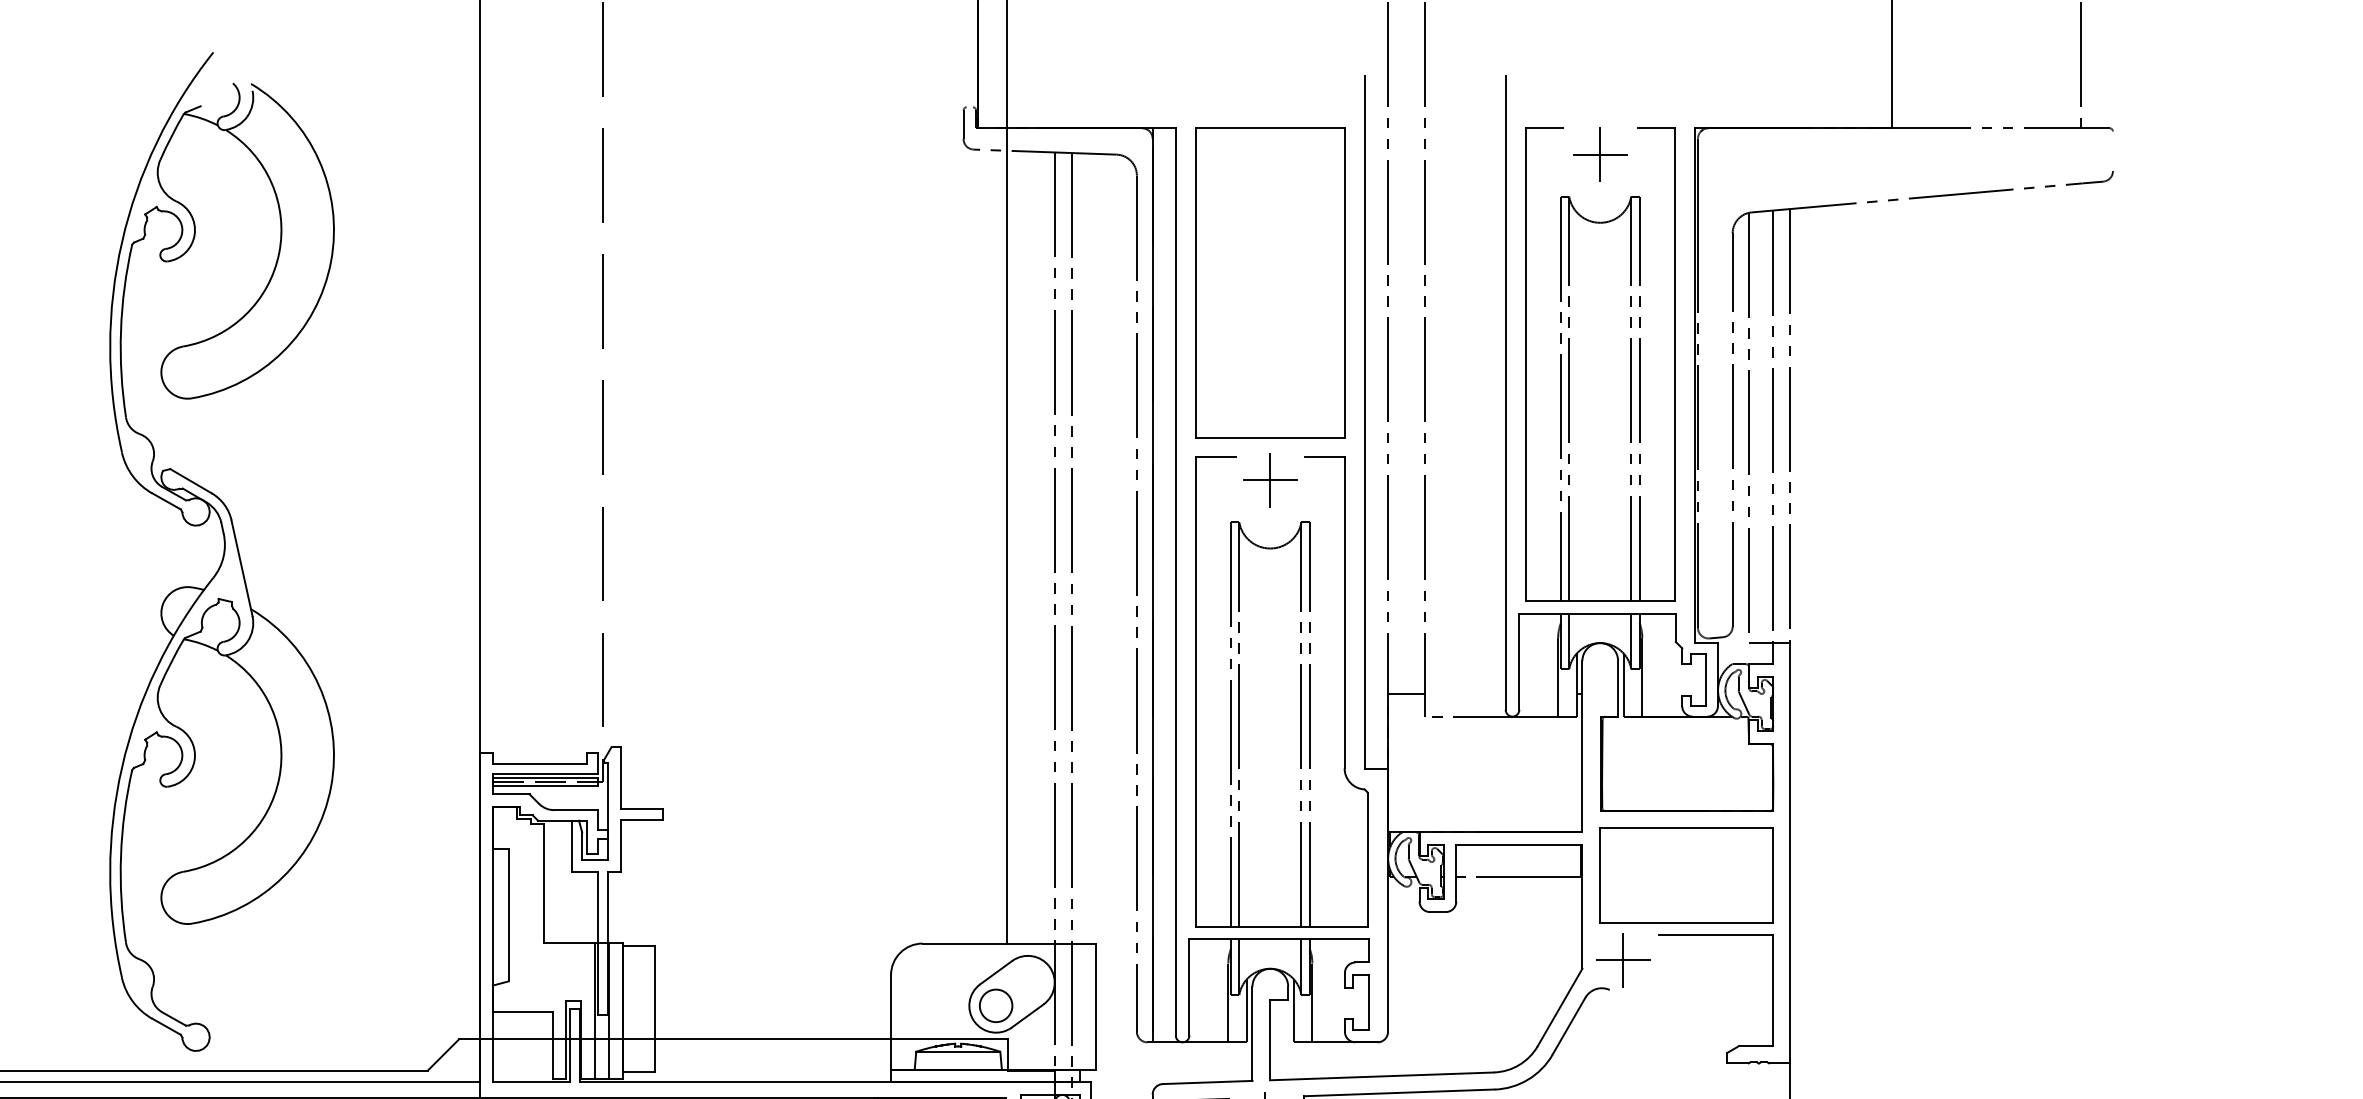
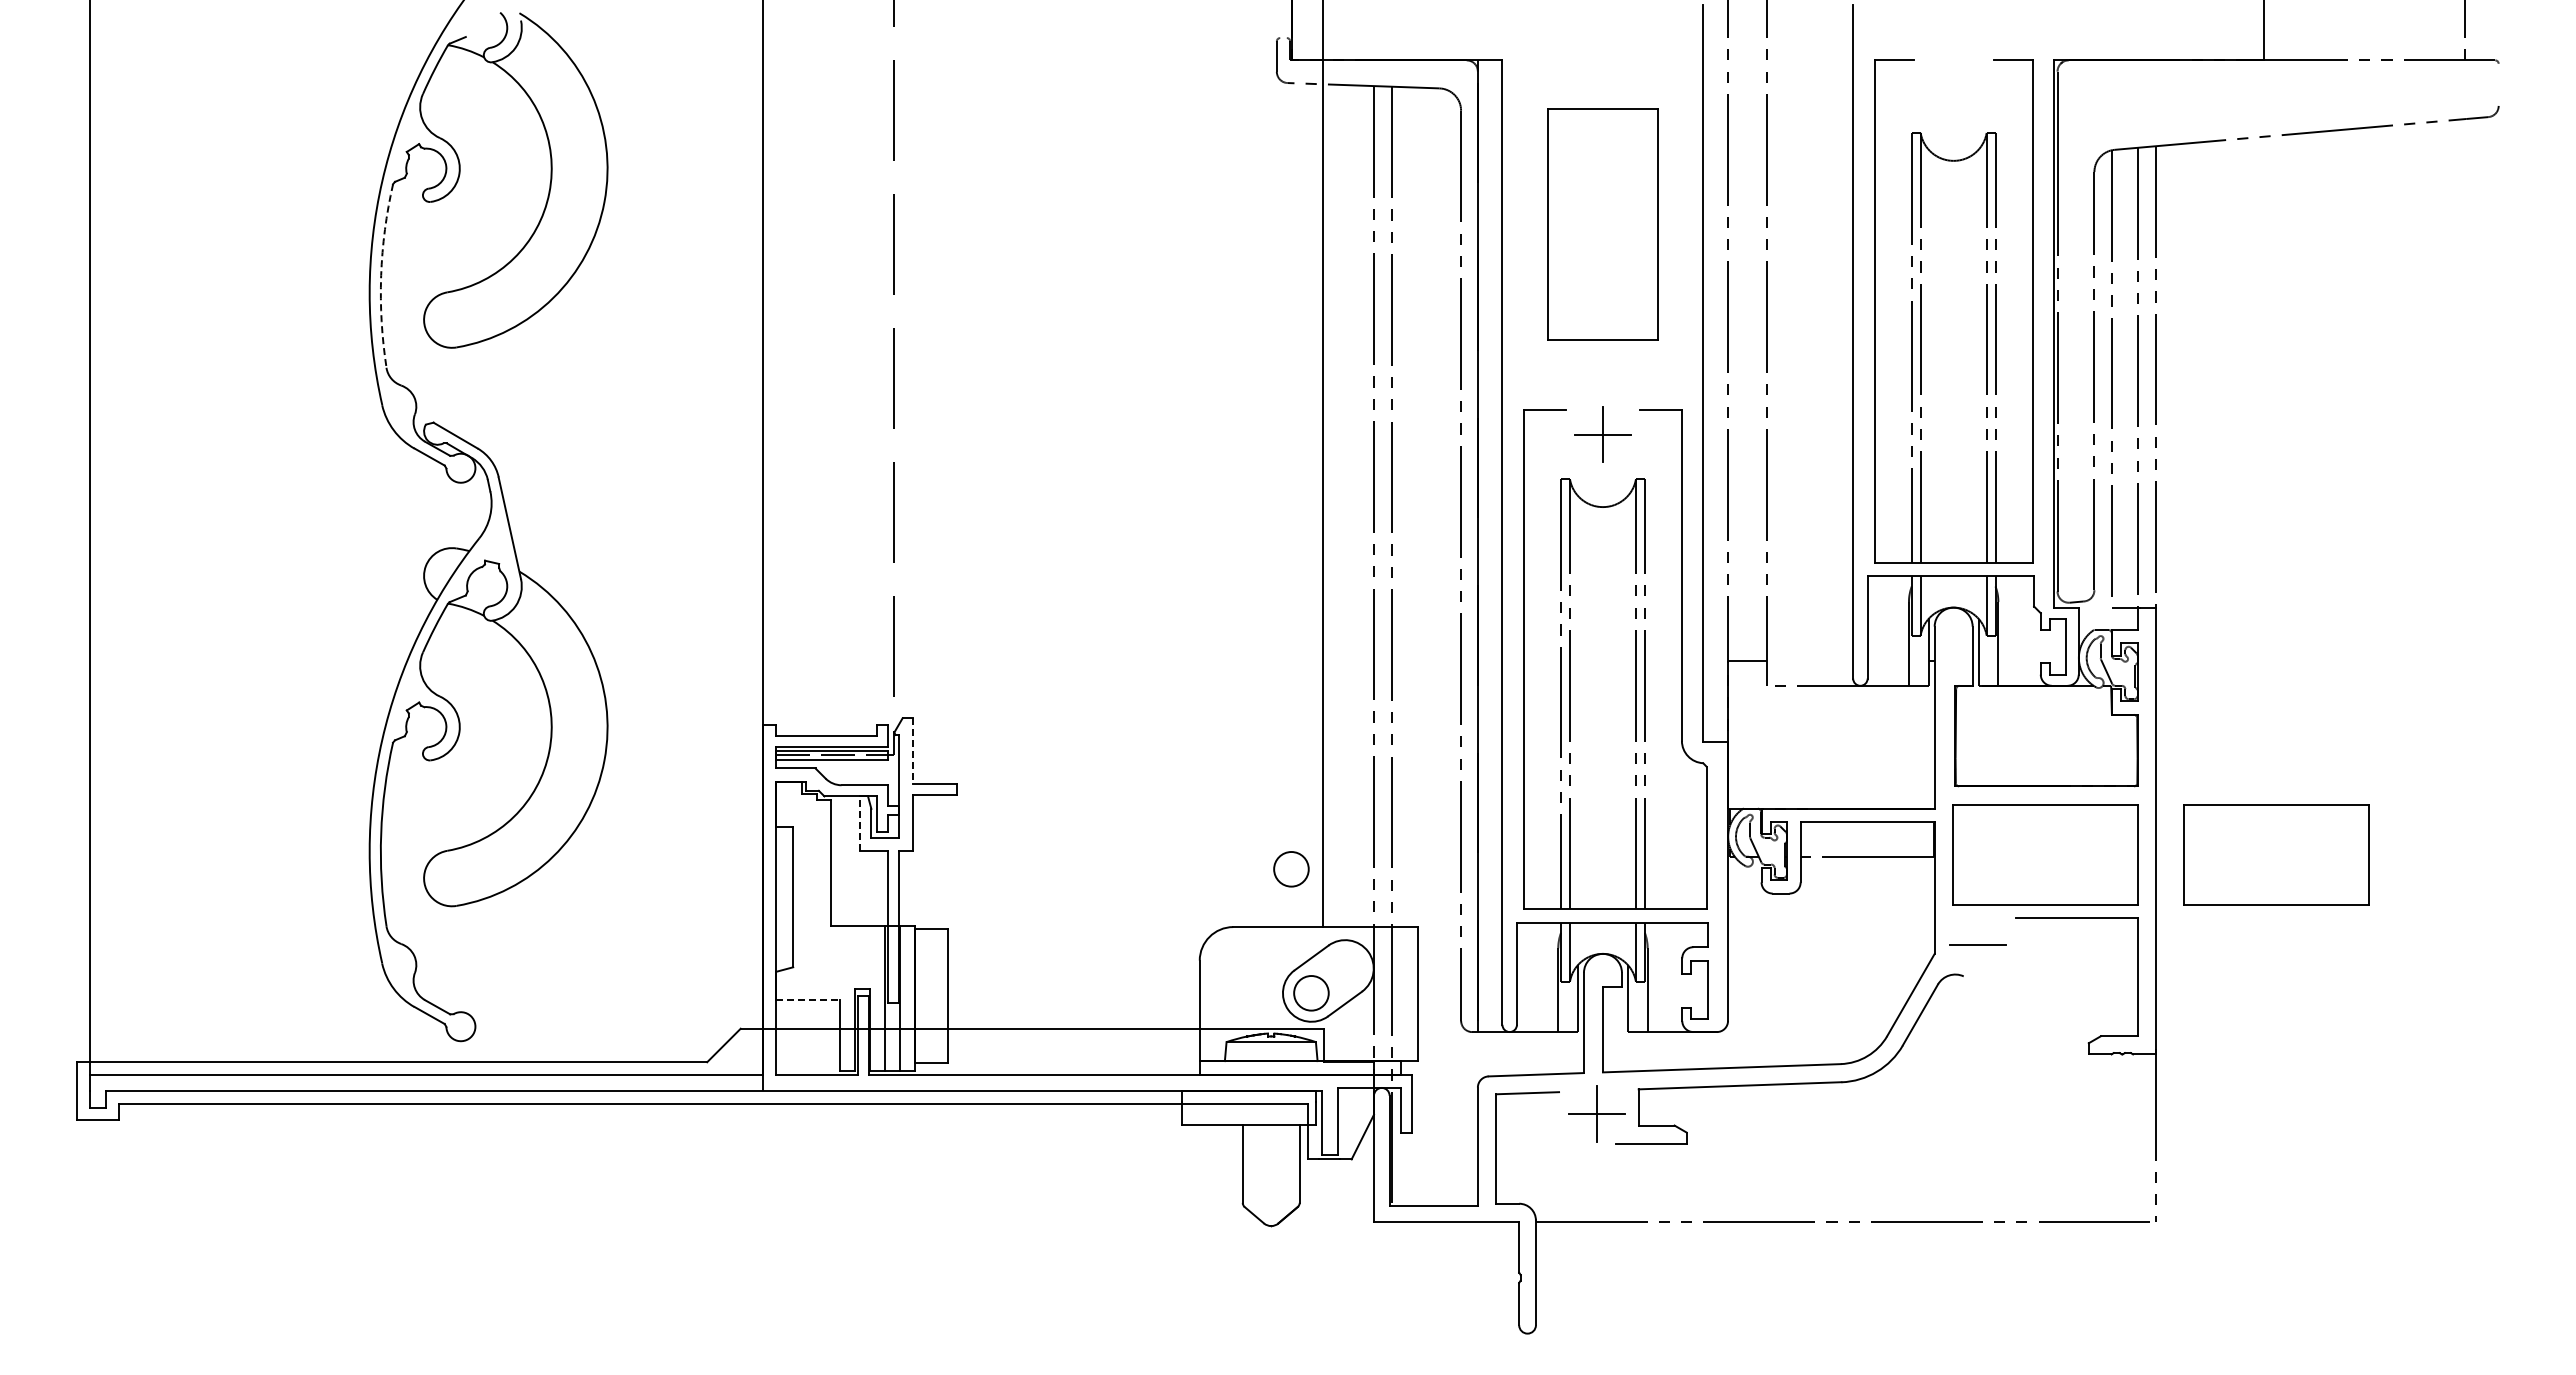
part: (1600, 153) -> (1953, 87), removed
part: (1269, 282) -> (1602, 224), size x0.7
arc: (121, 330) -> (381, 275), solid -> dashed
line: (620, 778) -> (912, 751), solid -> dashed
line: (571, 846) -> (860, 823), solid -> dashed
part: (1903, 875) -> (2276, 854), added
circle: (977, 889) -> (1291, 869), added
line: (1623, 959) -> (1978, 944), removed
line: (523, 1011) -> (808, 999), solid -> dashed

